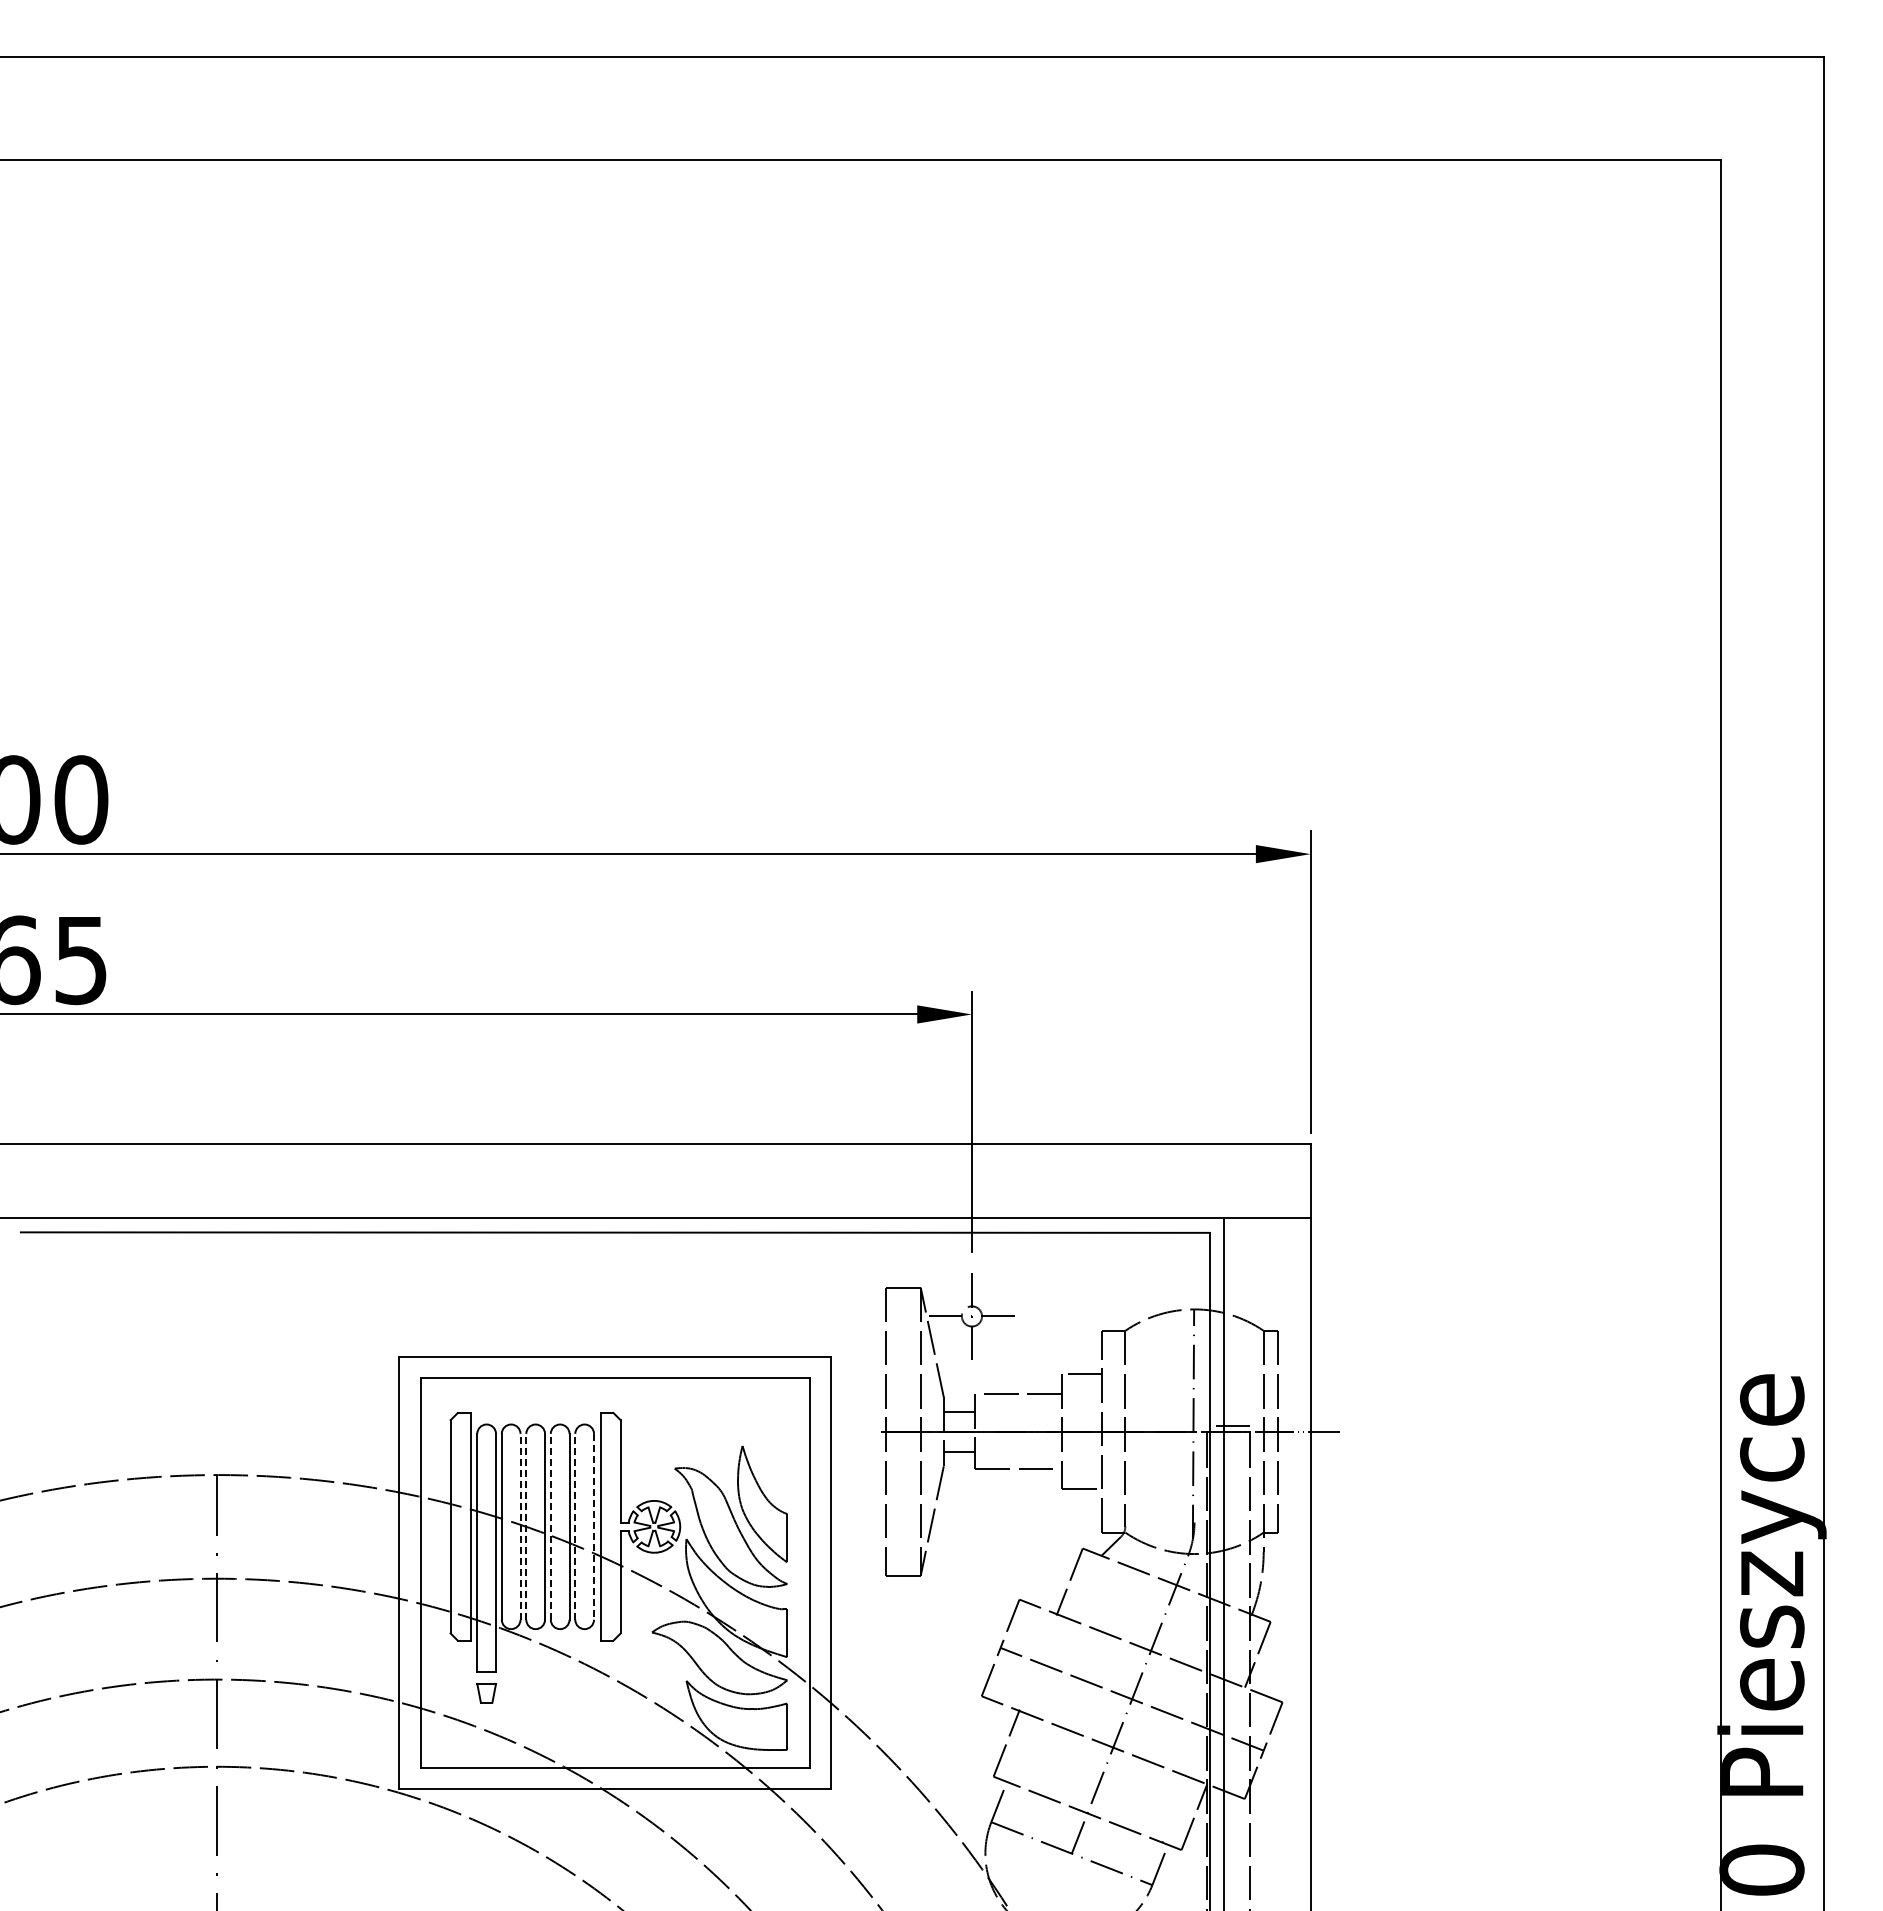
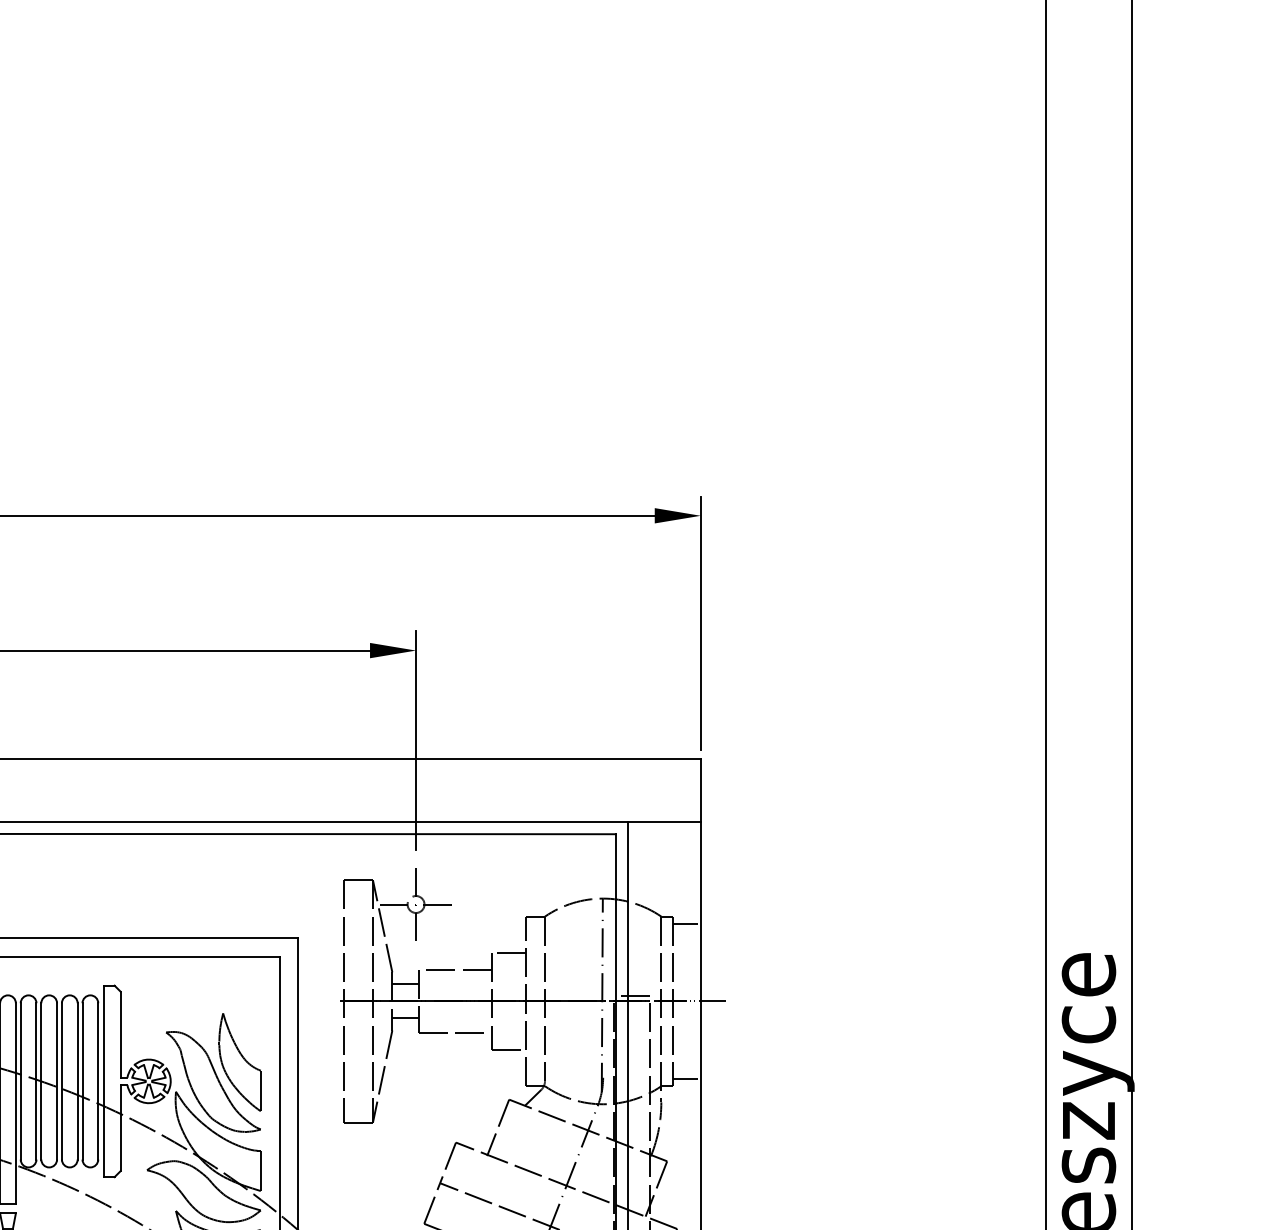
line: (1292, 1339) -> (685, 923), added
line: (1292, 1523) -> (685, 1078), added
line: (520, 1526) -> (36, 1081), dashed -> solid
line: (526, 1526) -> (41, 1081), dashed -> solid
line: (550, 1526) -> (61, 1081), dashed -> solid
line: (575, 1526) -> (82, 1081), dashed -> solid
line: (594, 1526) -> (98, 1081), dashed -> solid

